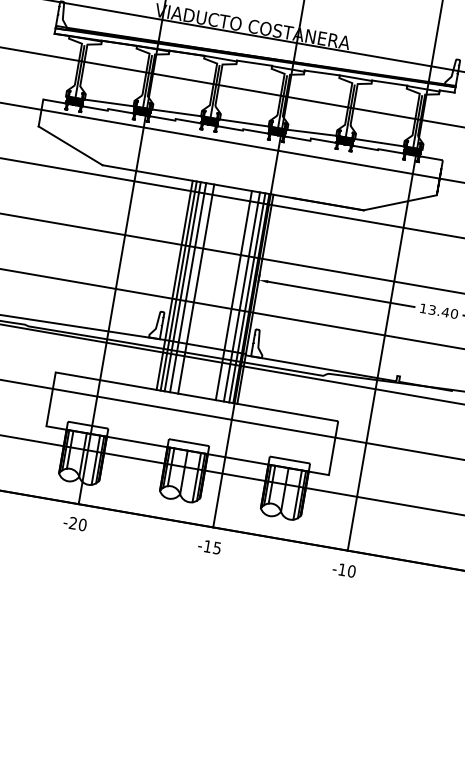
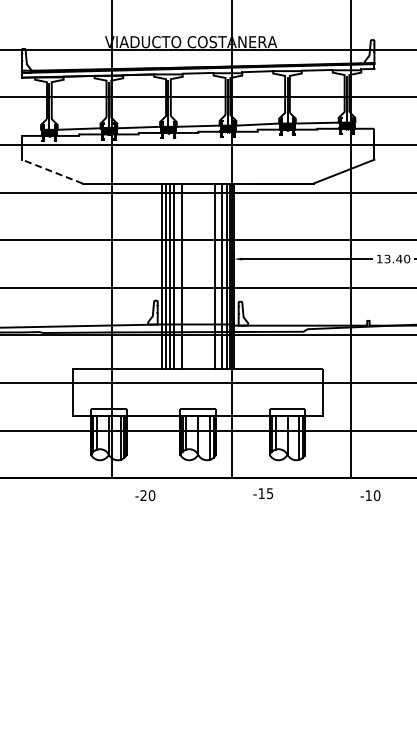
line: (70, 145) -> (52, 171), solid -> dashed
text: (75, 523) -> (145, 495), moved
text: (209, 546) -> (263, 493), moved
text: (344, 570) -> (370, 495), moved

